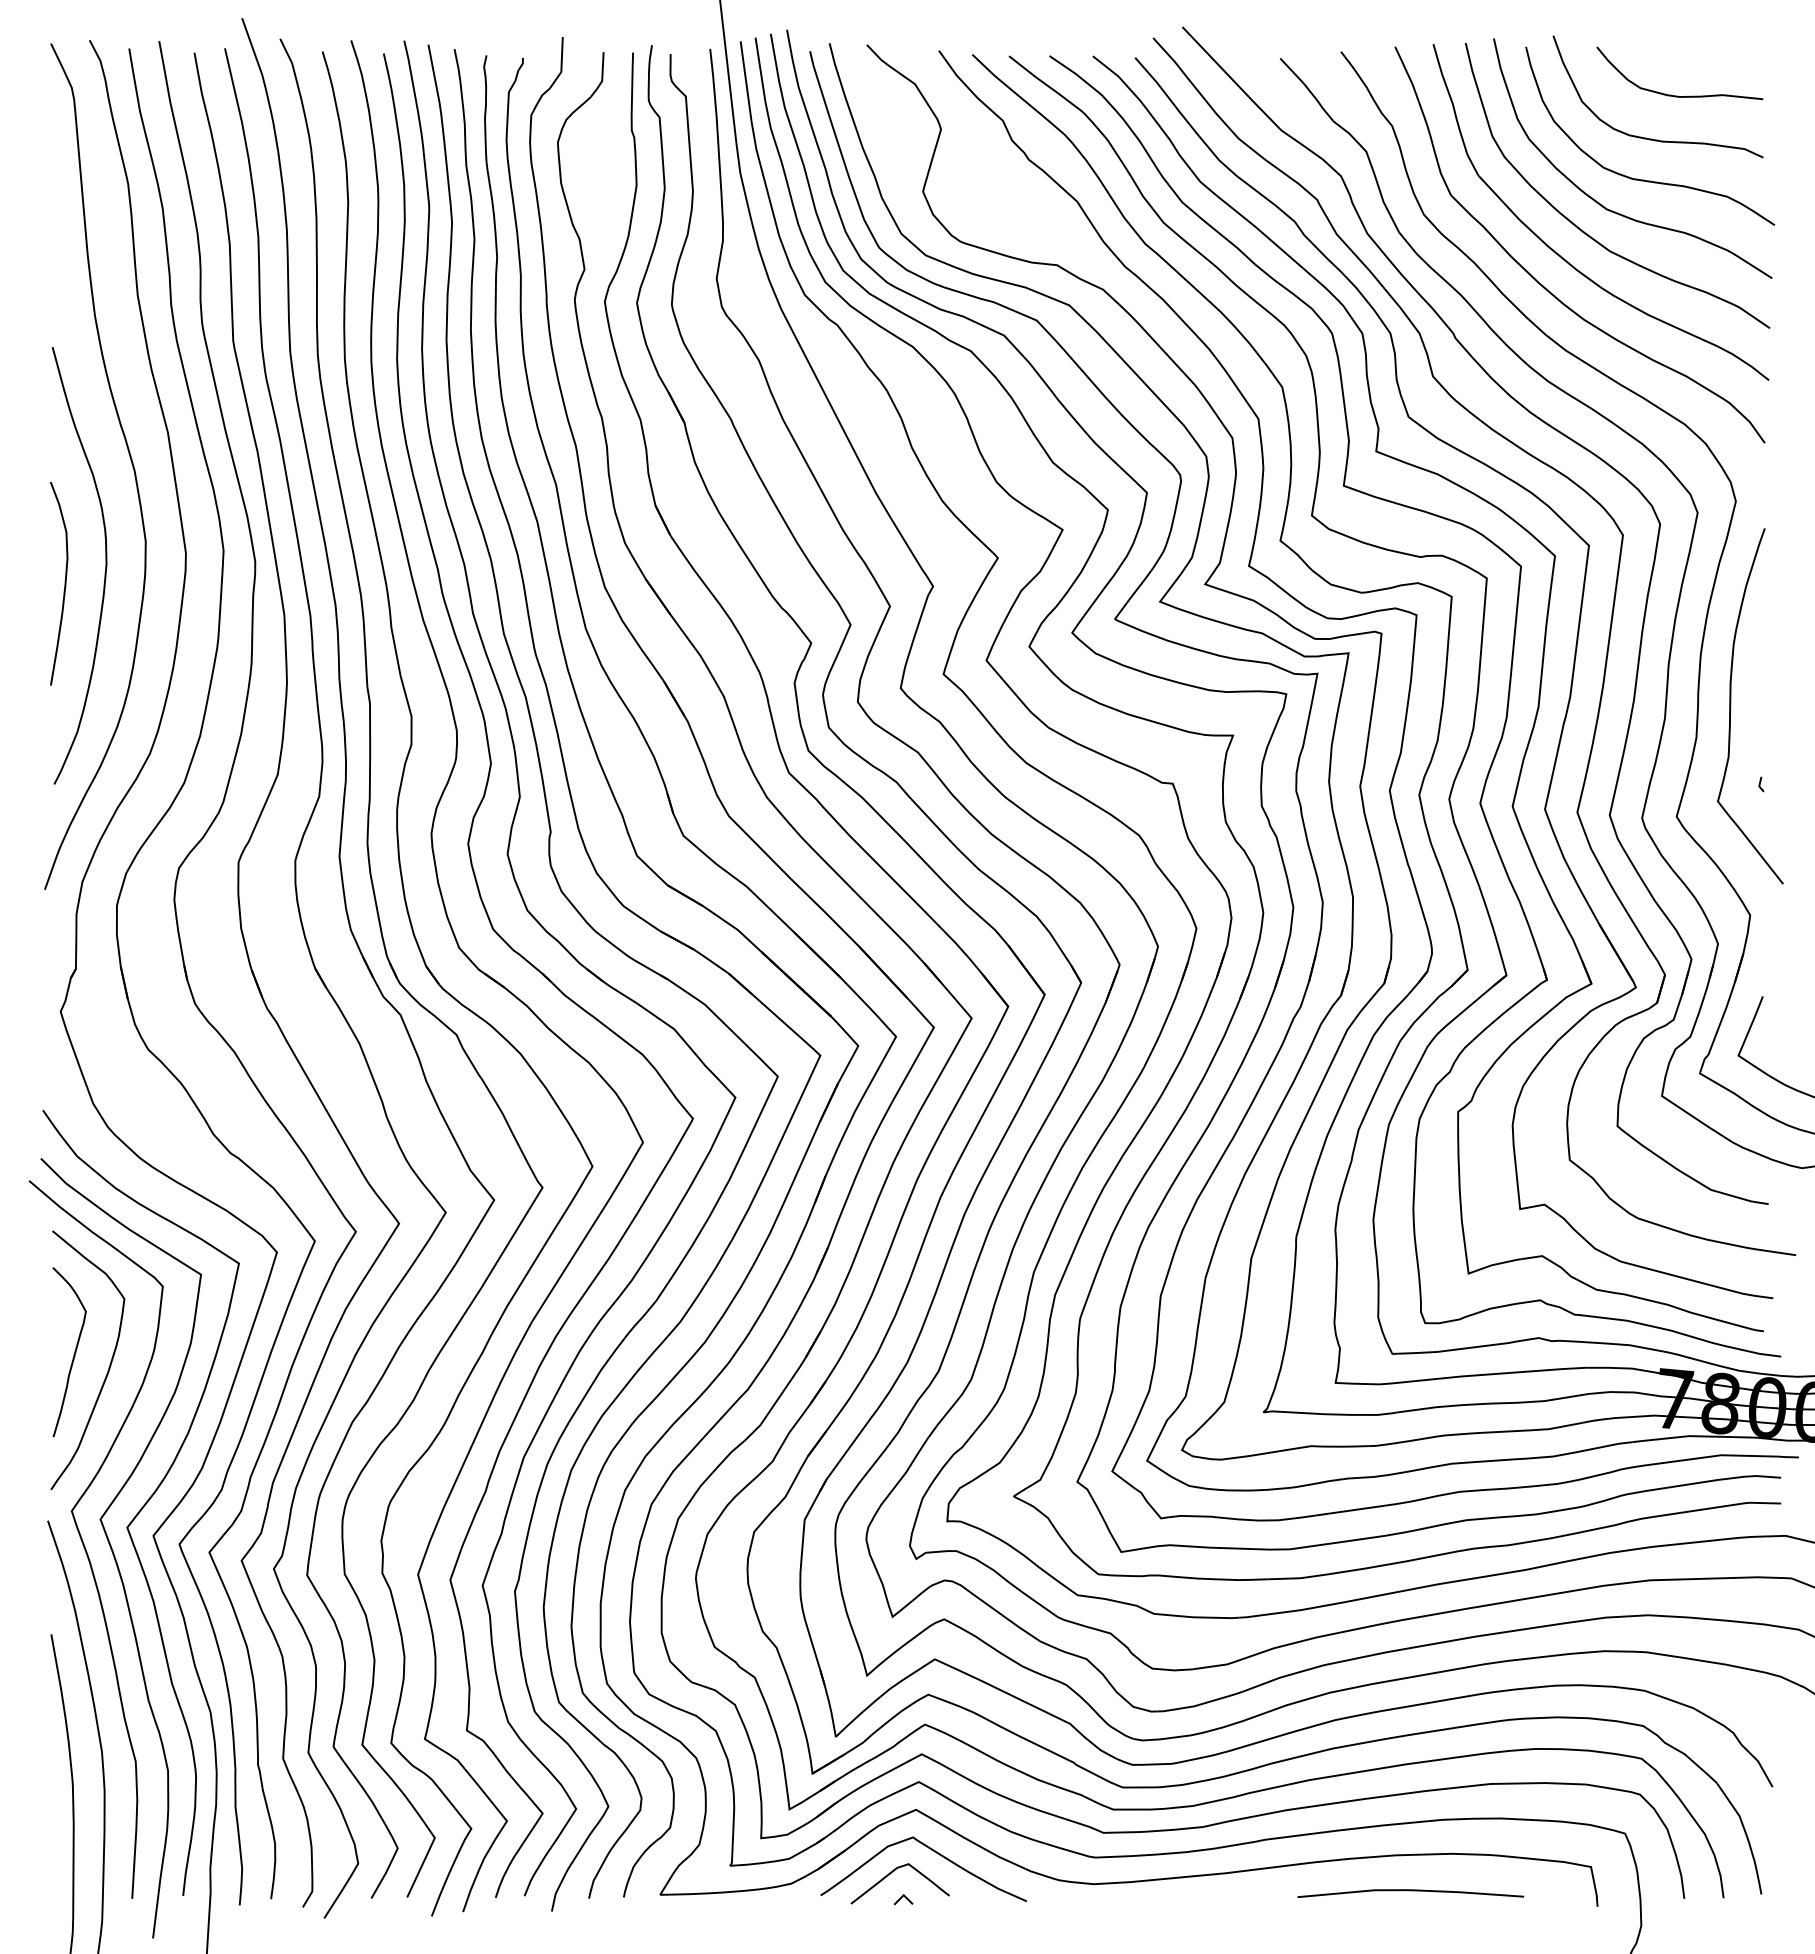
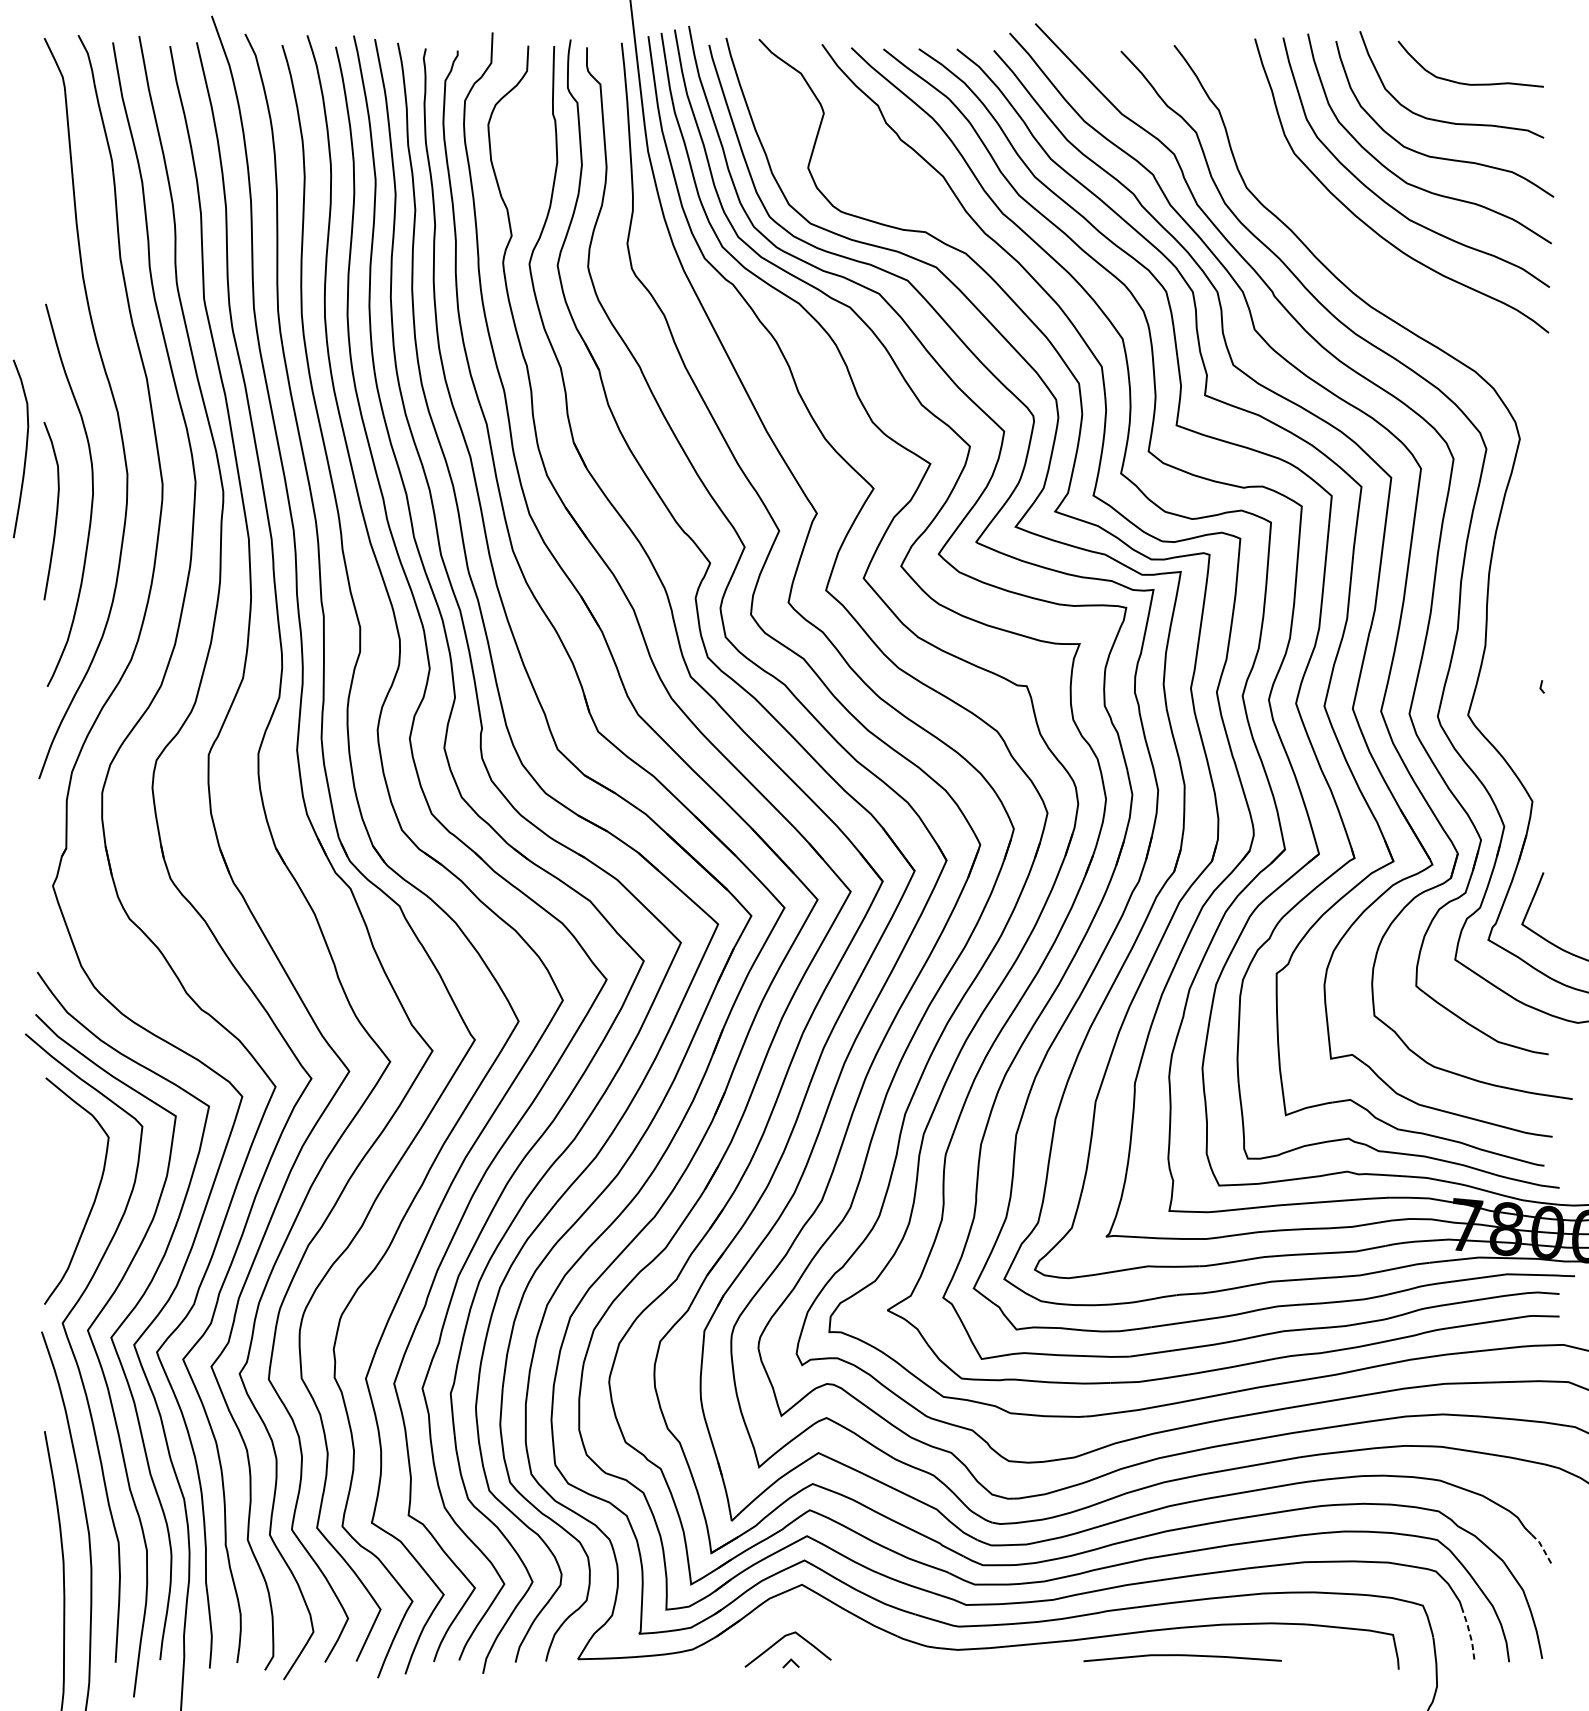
curve: (1542, 284) -> (1350, 249), removed
curve: (29, 512) -> (25, 448), added
curve: (1731, 706) -> (1516, 618), removed
curve: (73, 1354) -> (64, 1186), removed
line: (1761, 1768) -> (1542, 1548), solid -> dashed
part: (934, 1852) -> (818, 1622), removed
line: (1679, 1867) -> (1470, 1635), solid -> dashed
curve: (1410, 1891) -> (1182, 1656), moved

